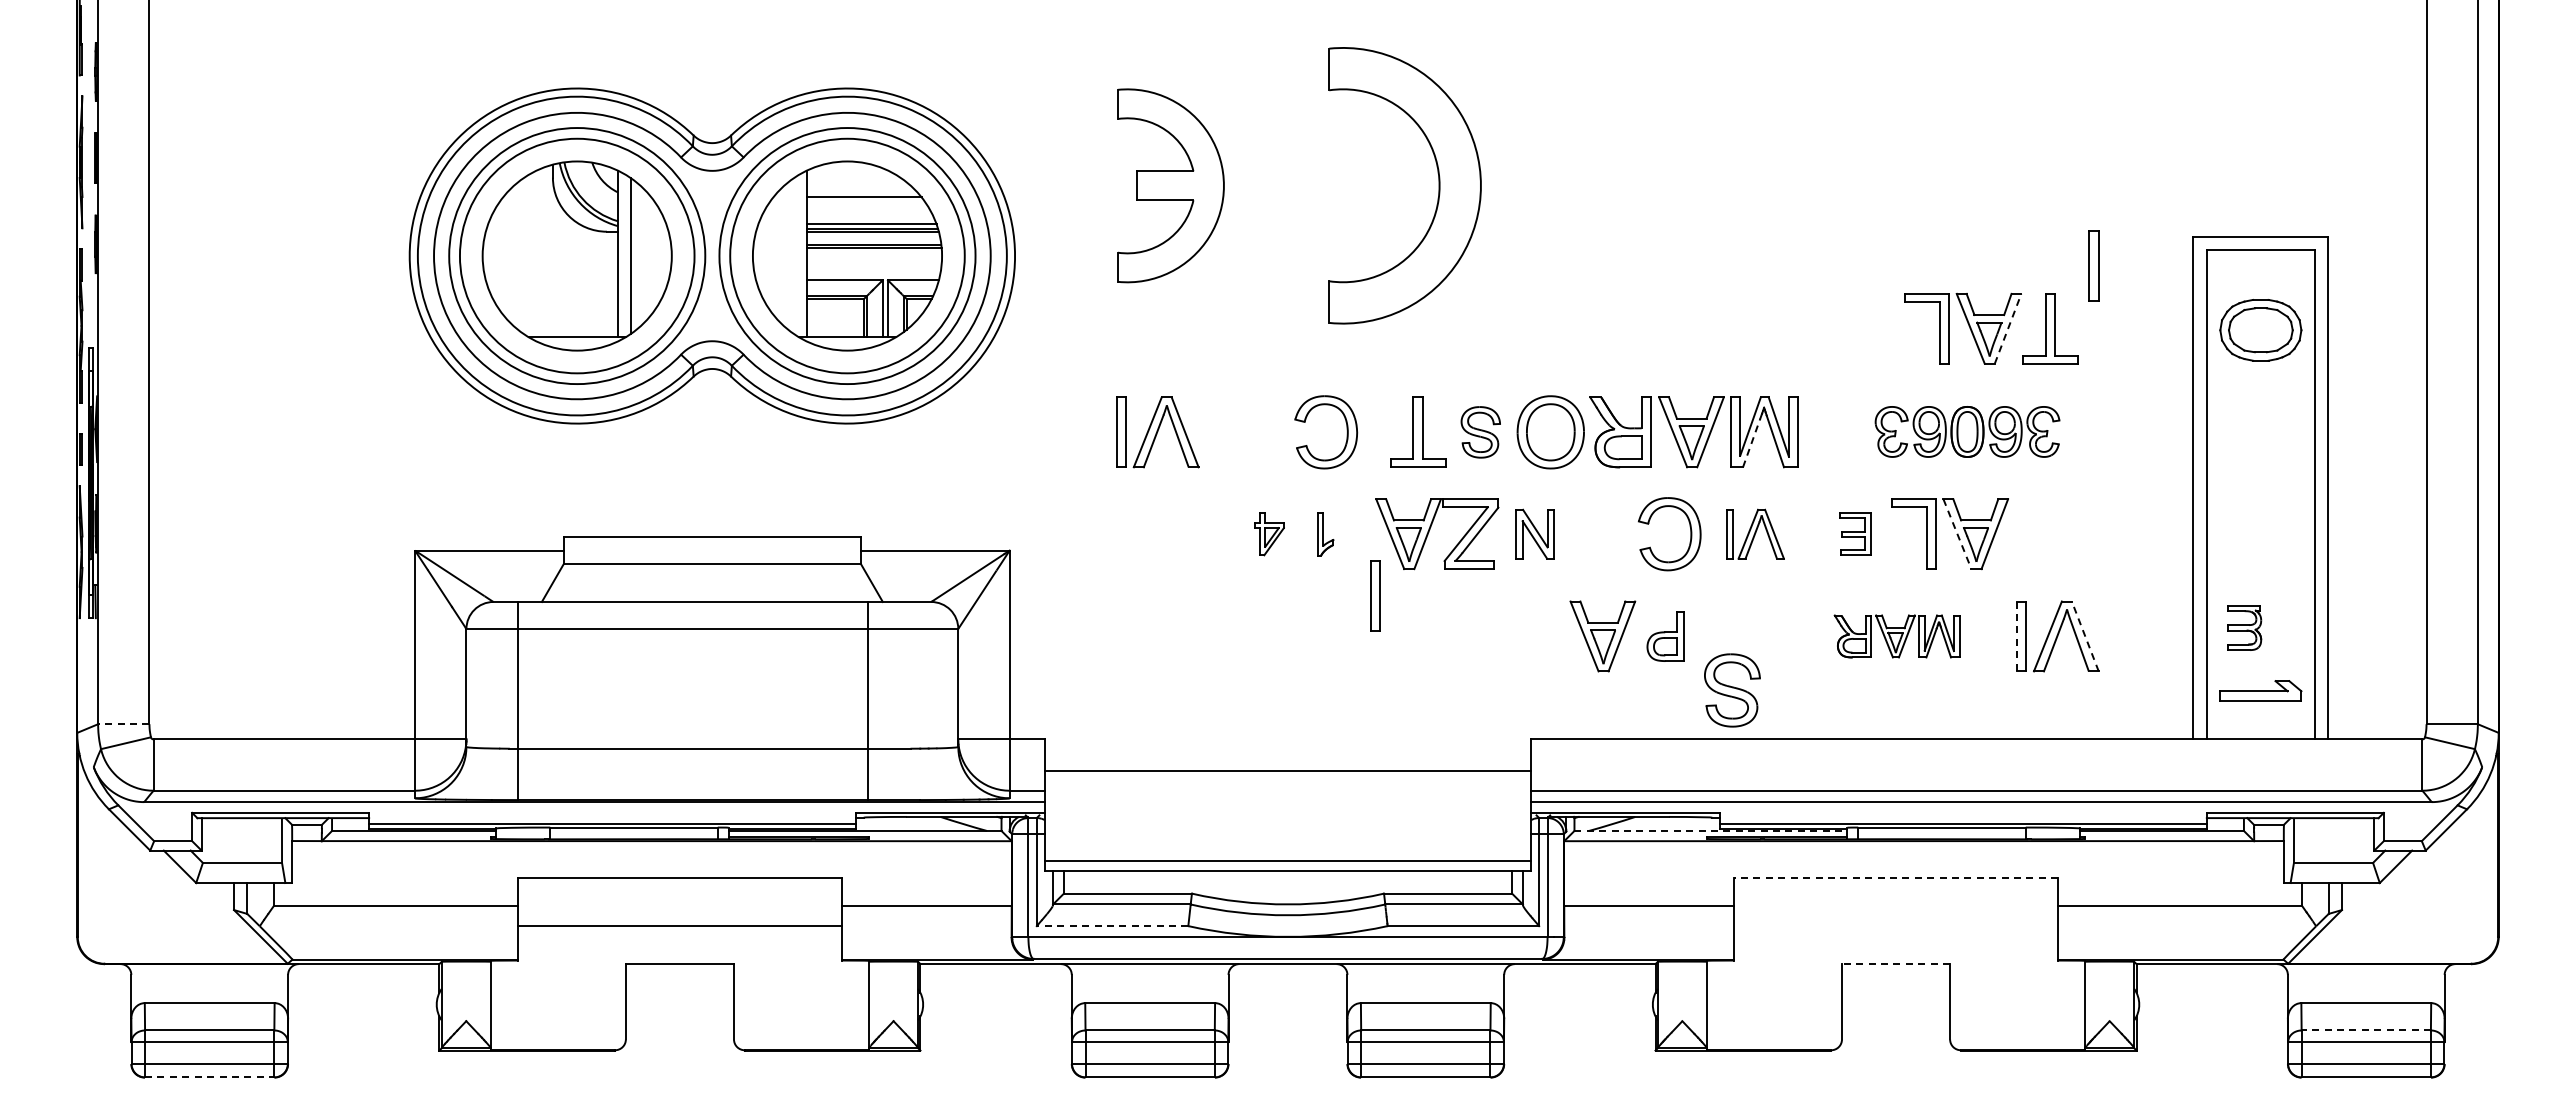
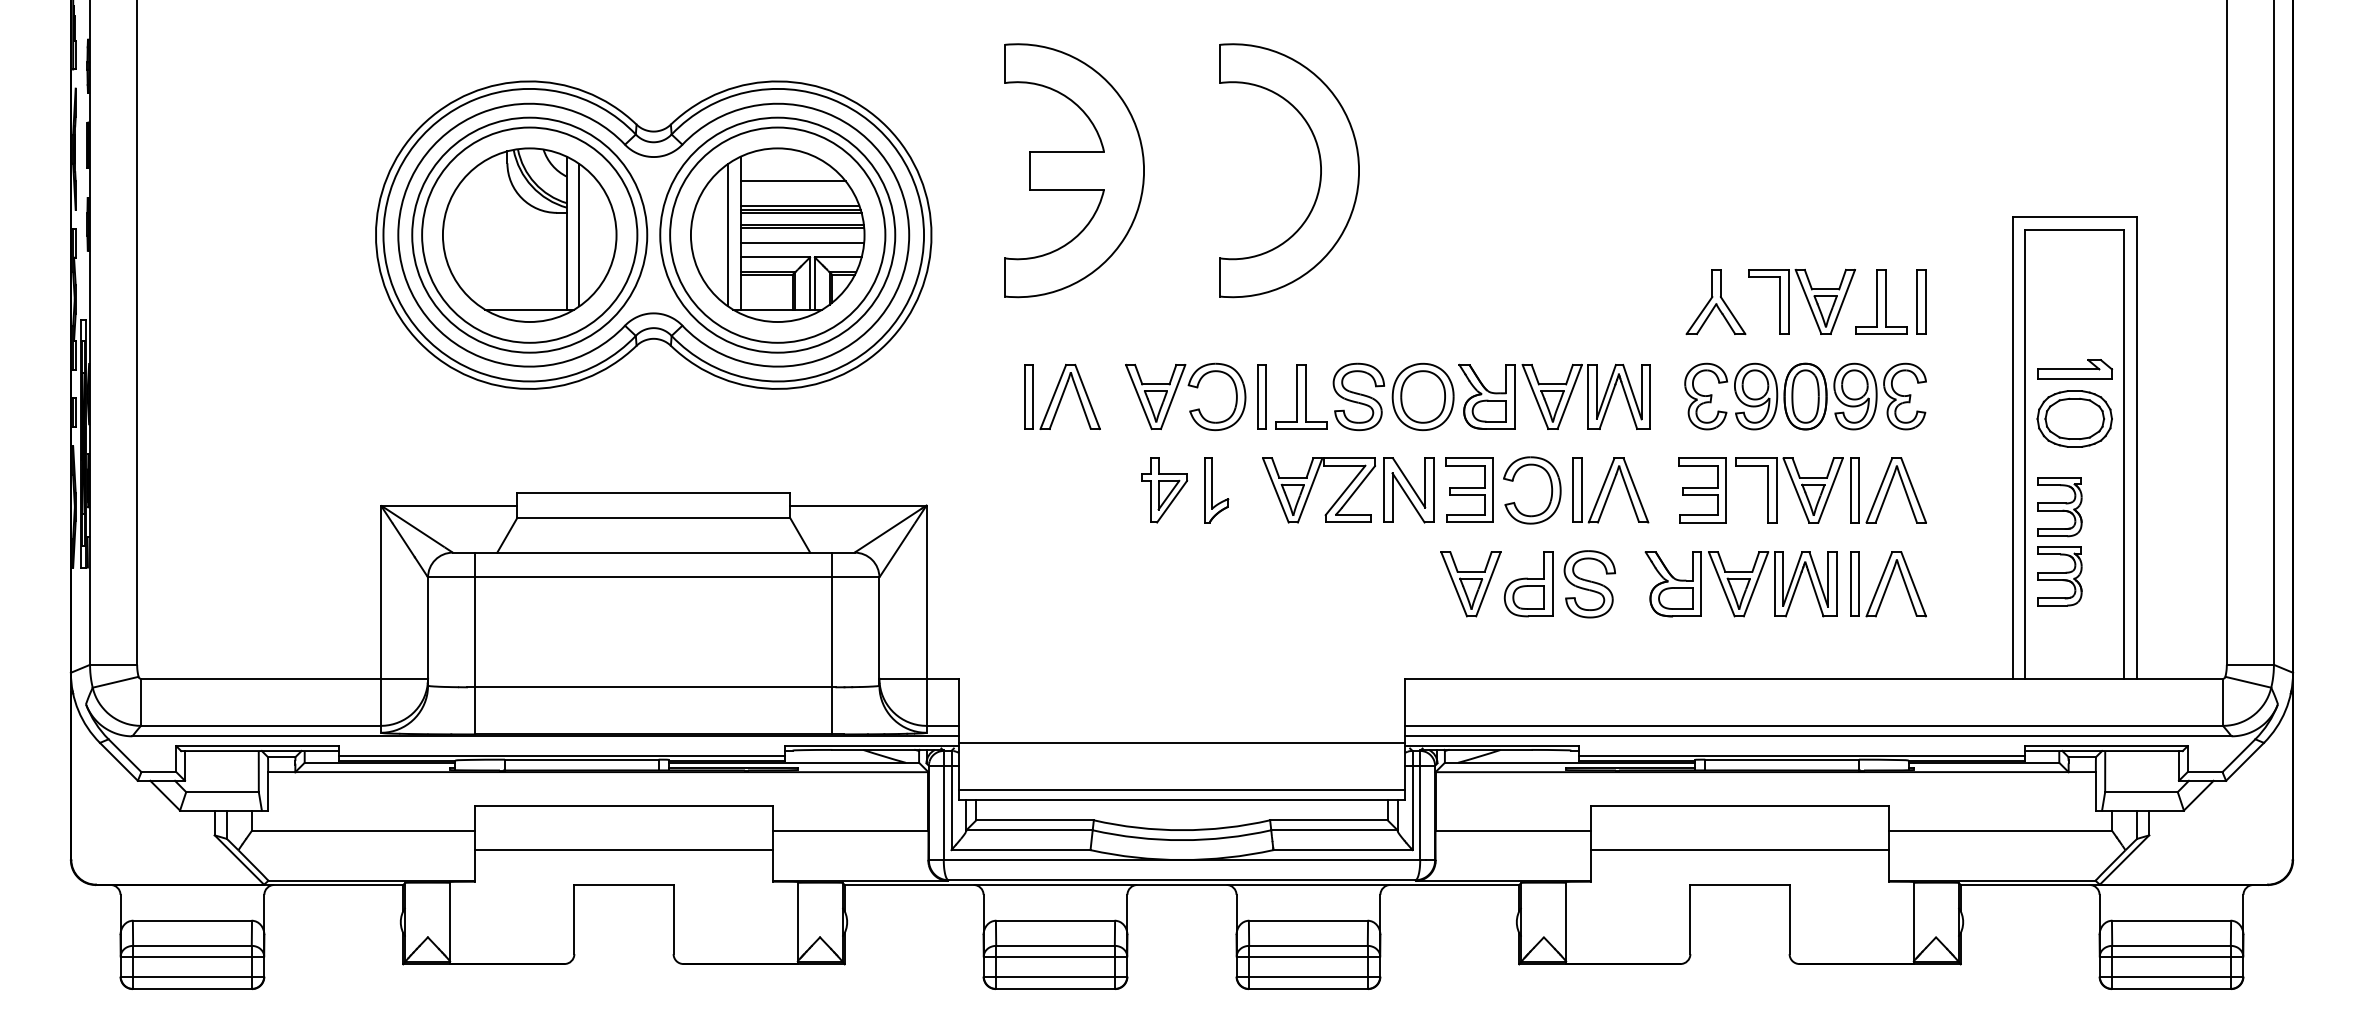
part: (1170, 185) -> (1074, 170), size x1.43
line: (793, 255) -> (728, 234), added
line: (873, 264) -> (801, 242), added
part: (2093, 265) -> (1921, 301), moved
part: (1869, 328) -> (1715, 301), added
line: (2008, 328) -> (1843, 301), dashed -> solid
part: (2260, 330) -> (2074, 419), moved
part: (1967, 431) -> (1805, 396), size x1.43
part: (1259, 432) -> (1155, 397), added
part: (1480, 432) -> (1358, 397), size x1.43
line: (1751, 443) -> (1607, 407), dashed -> solid
part: (1600, 533) -> (1468, 489), added
part: (1854, 533) -> (1701, 489), size x1.67
part: (1269, 534) -> (1165, 490), size x1.67
part: (1325, 534) -> (1216, 490), size x1.67
part: (1534, 534) -> (1408, 490), size x1.43
part: (1755, 534) -> (1611, 490), size x1.43
line: (1957, 534) -> (1796, 490), dashed -> solid
part: (2057, 534) -> (1888, 490), added
part: (2244, 552) -> (2059, 507), added
part: (1375, 595) -> (1262, 396), moved
part: (2244, 627) -> (2059, 576), size x1.43
line: (2085, 635) -> (1913, 583), dashed -> solid
part: (1665, 636) -> (1528, 584), size x1.43
part: (1896, 636) -> (1740, 584), size x1.67
line: (2016, 636) -> (1850, 584), dashed -> solid
part: (1732, 690) -> (1589, 584), moved
part: (2260, 690) -> (2074, 368), moved
line: (867, 700) -> (831, 643), moved
line: (123, 724) -> (113, 665), dashed -> solid
line: (1287, 770) -> (1181, 743), moved
line: (1711, 830) -> (1570, 762), dashed -> solid
line: (1895, 877) -> (1739, 805), dashed -> solid
line: (1112, 926) -> (1020, 850), dashed -> solid
line: (1895, 926) -> (1739, 850), added
line: (1895, 964) -> (1739, 885), dashed -> solid
line: (2366, 1030) -> (2171, 945), dashed -> solid
line: (209, 1077) -> (192, 989), dashed -> solid

